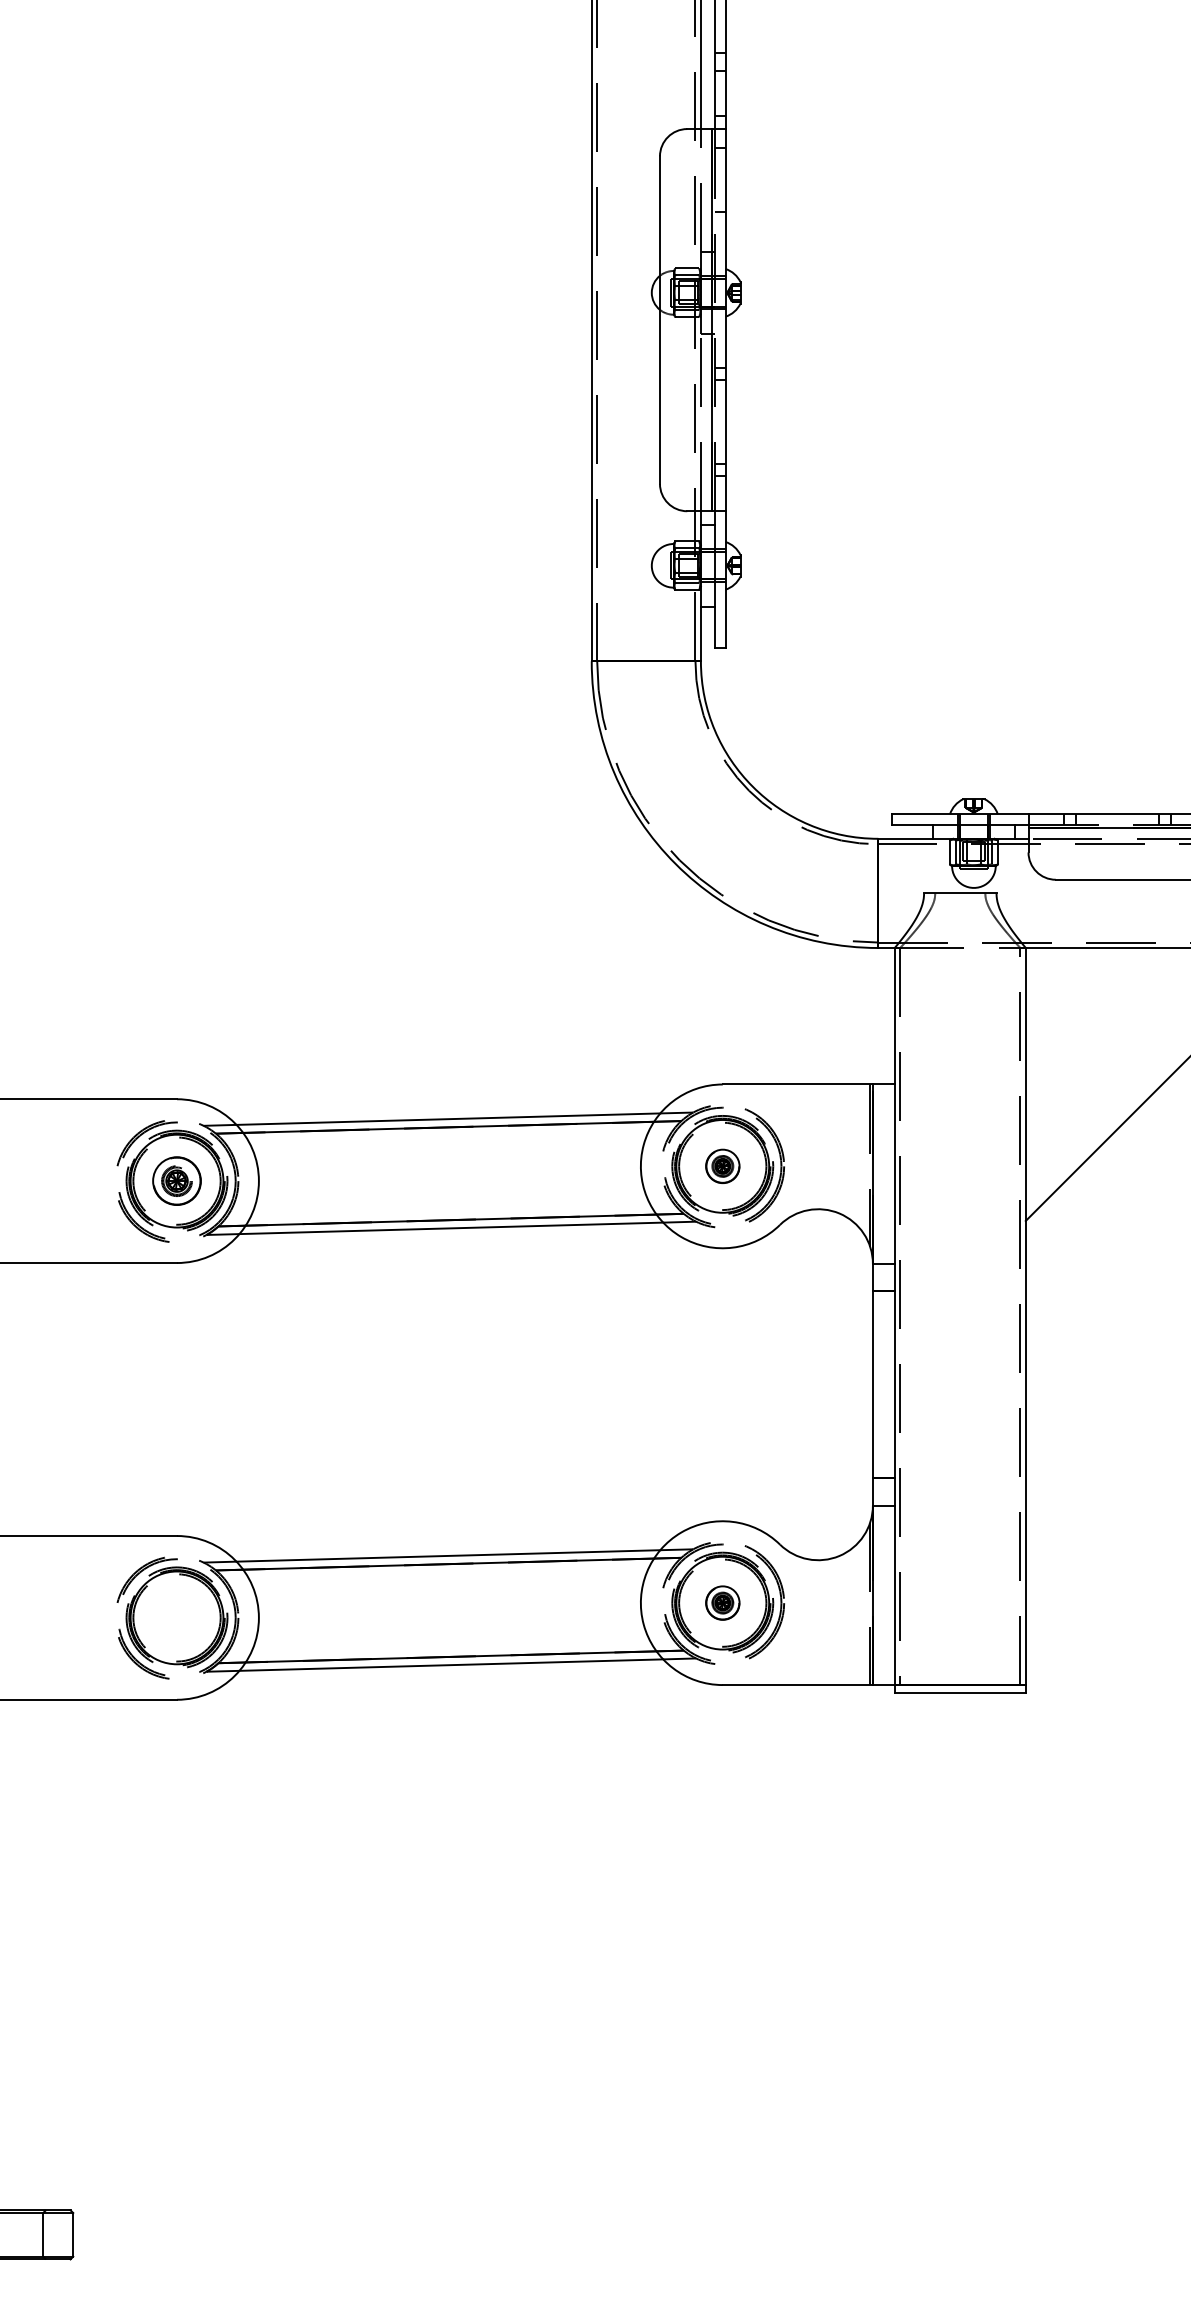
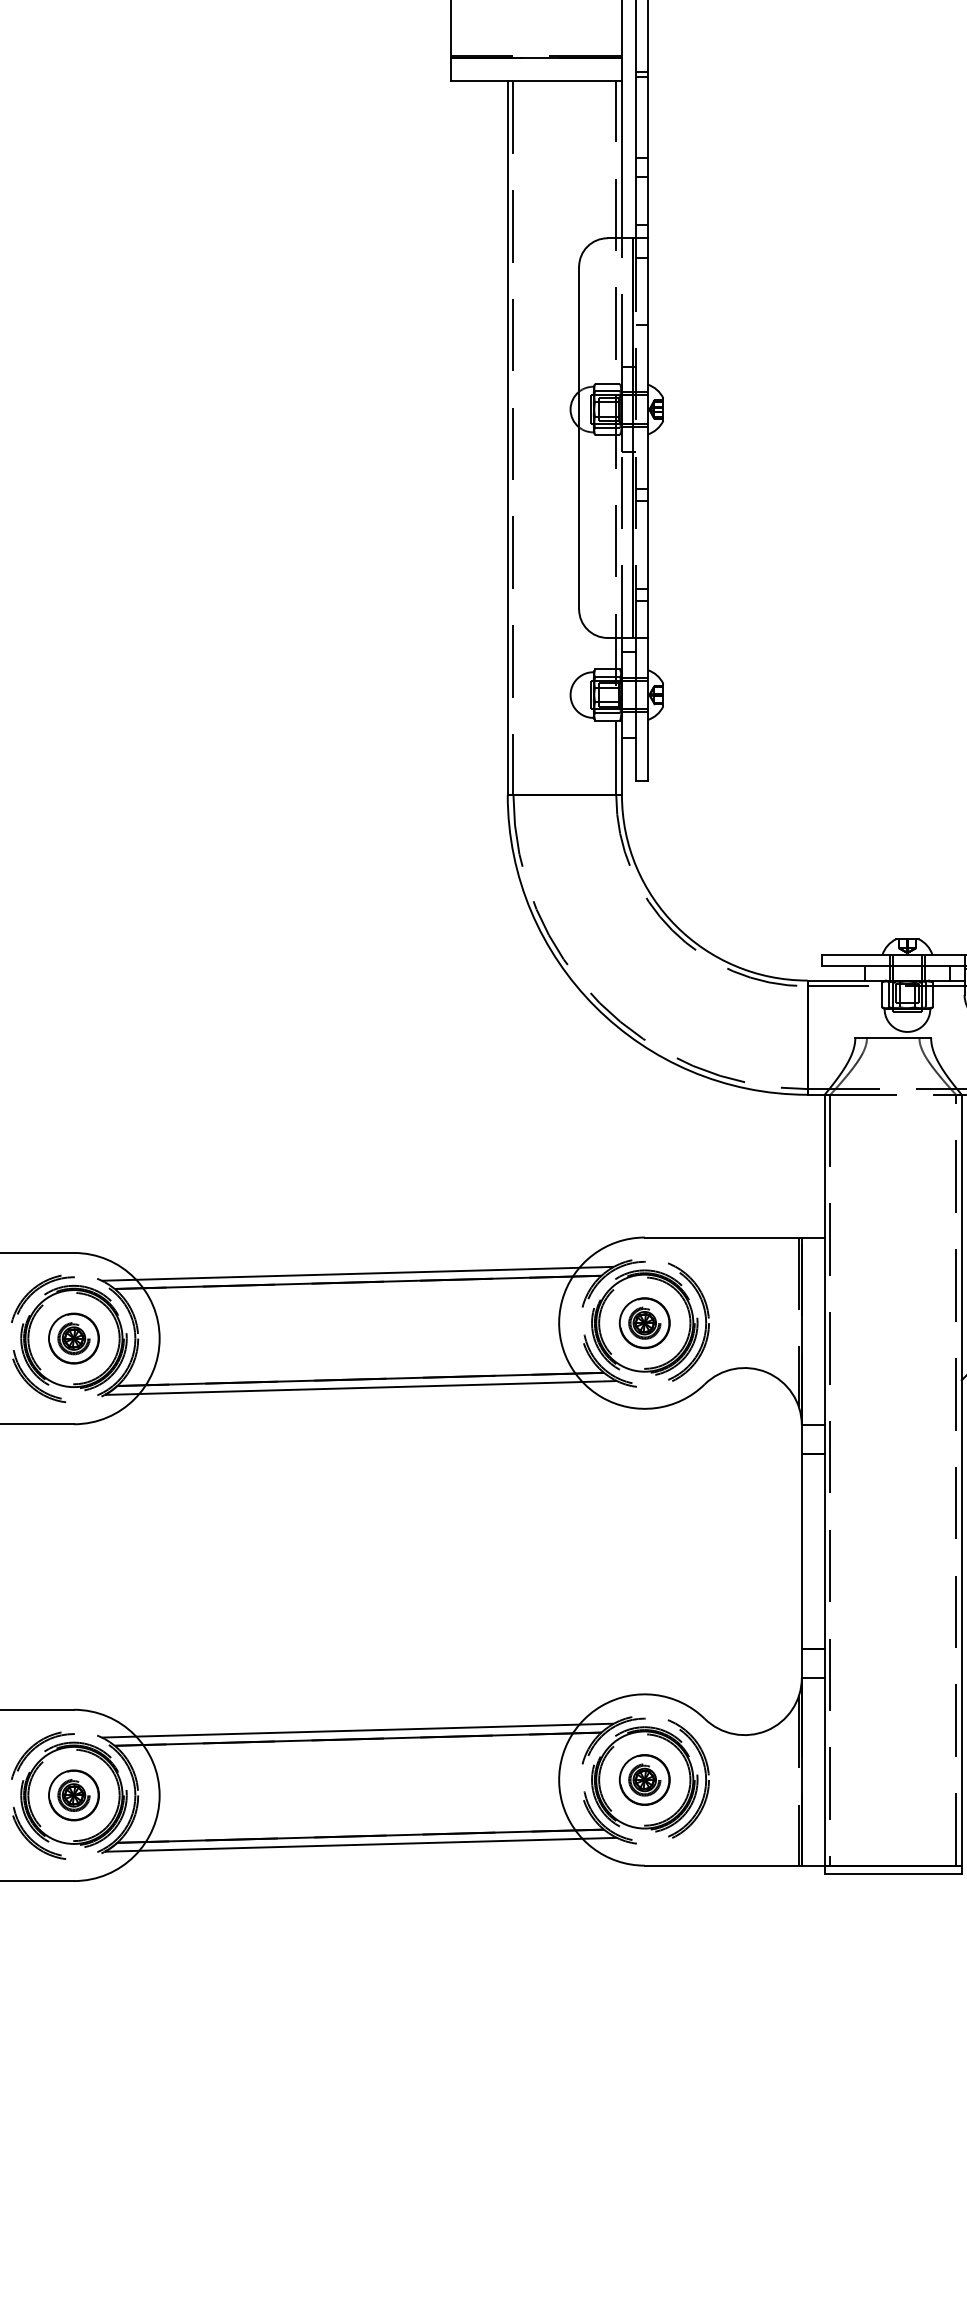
part: (722, 1166) -> (644, 1323), size x1.43
part: (722, 1602) -> (644, 1779), size x1.43
part: (176, 1617) -> (73, 1795), added

